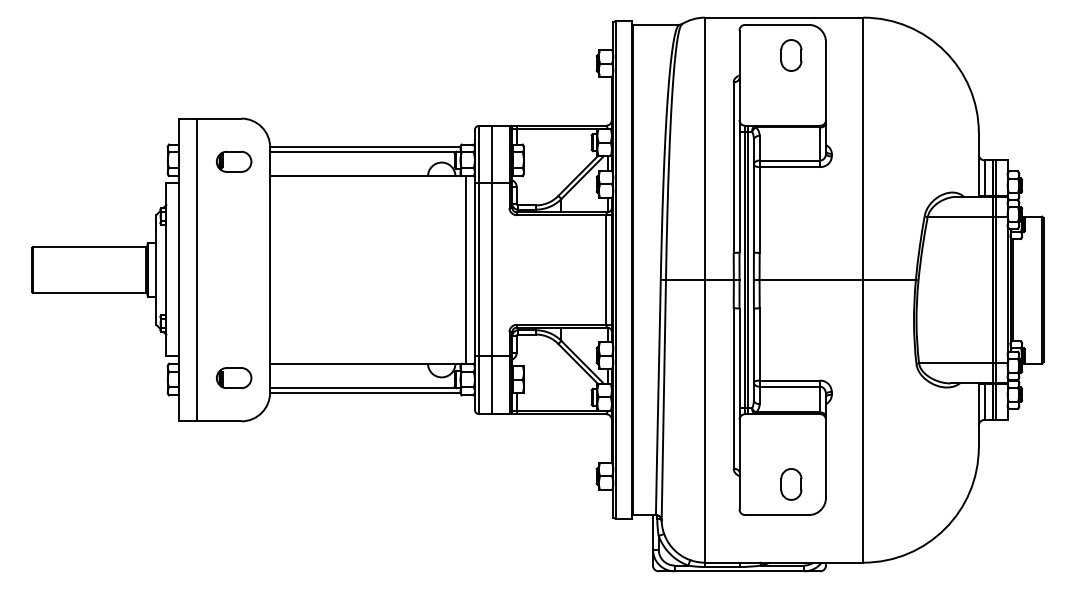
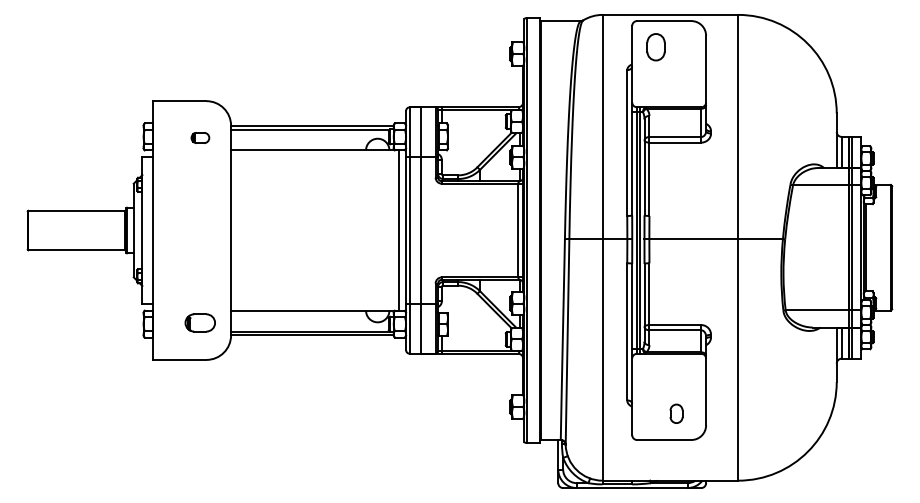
part: (791, 55) -> (656, 47), moved
part: (234, 161) -> (200, 137), size x0.6
line: (196, 269) -> (168, 230), removed
part: (791, 484) -> (676, 413), size x0.7

